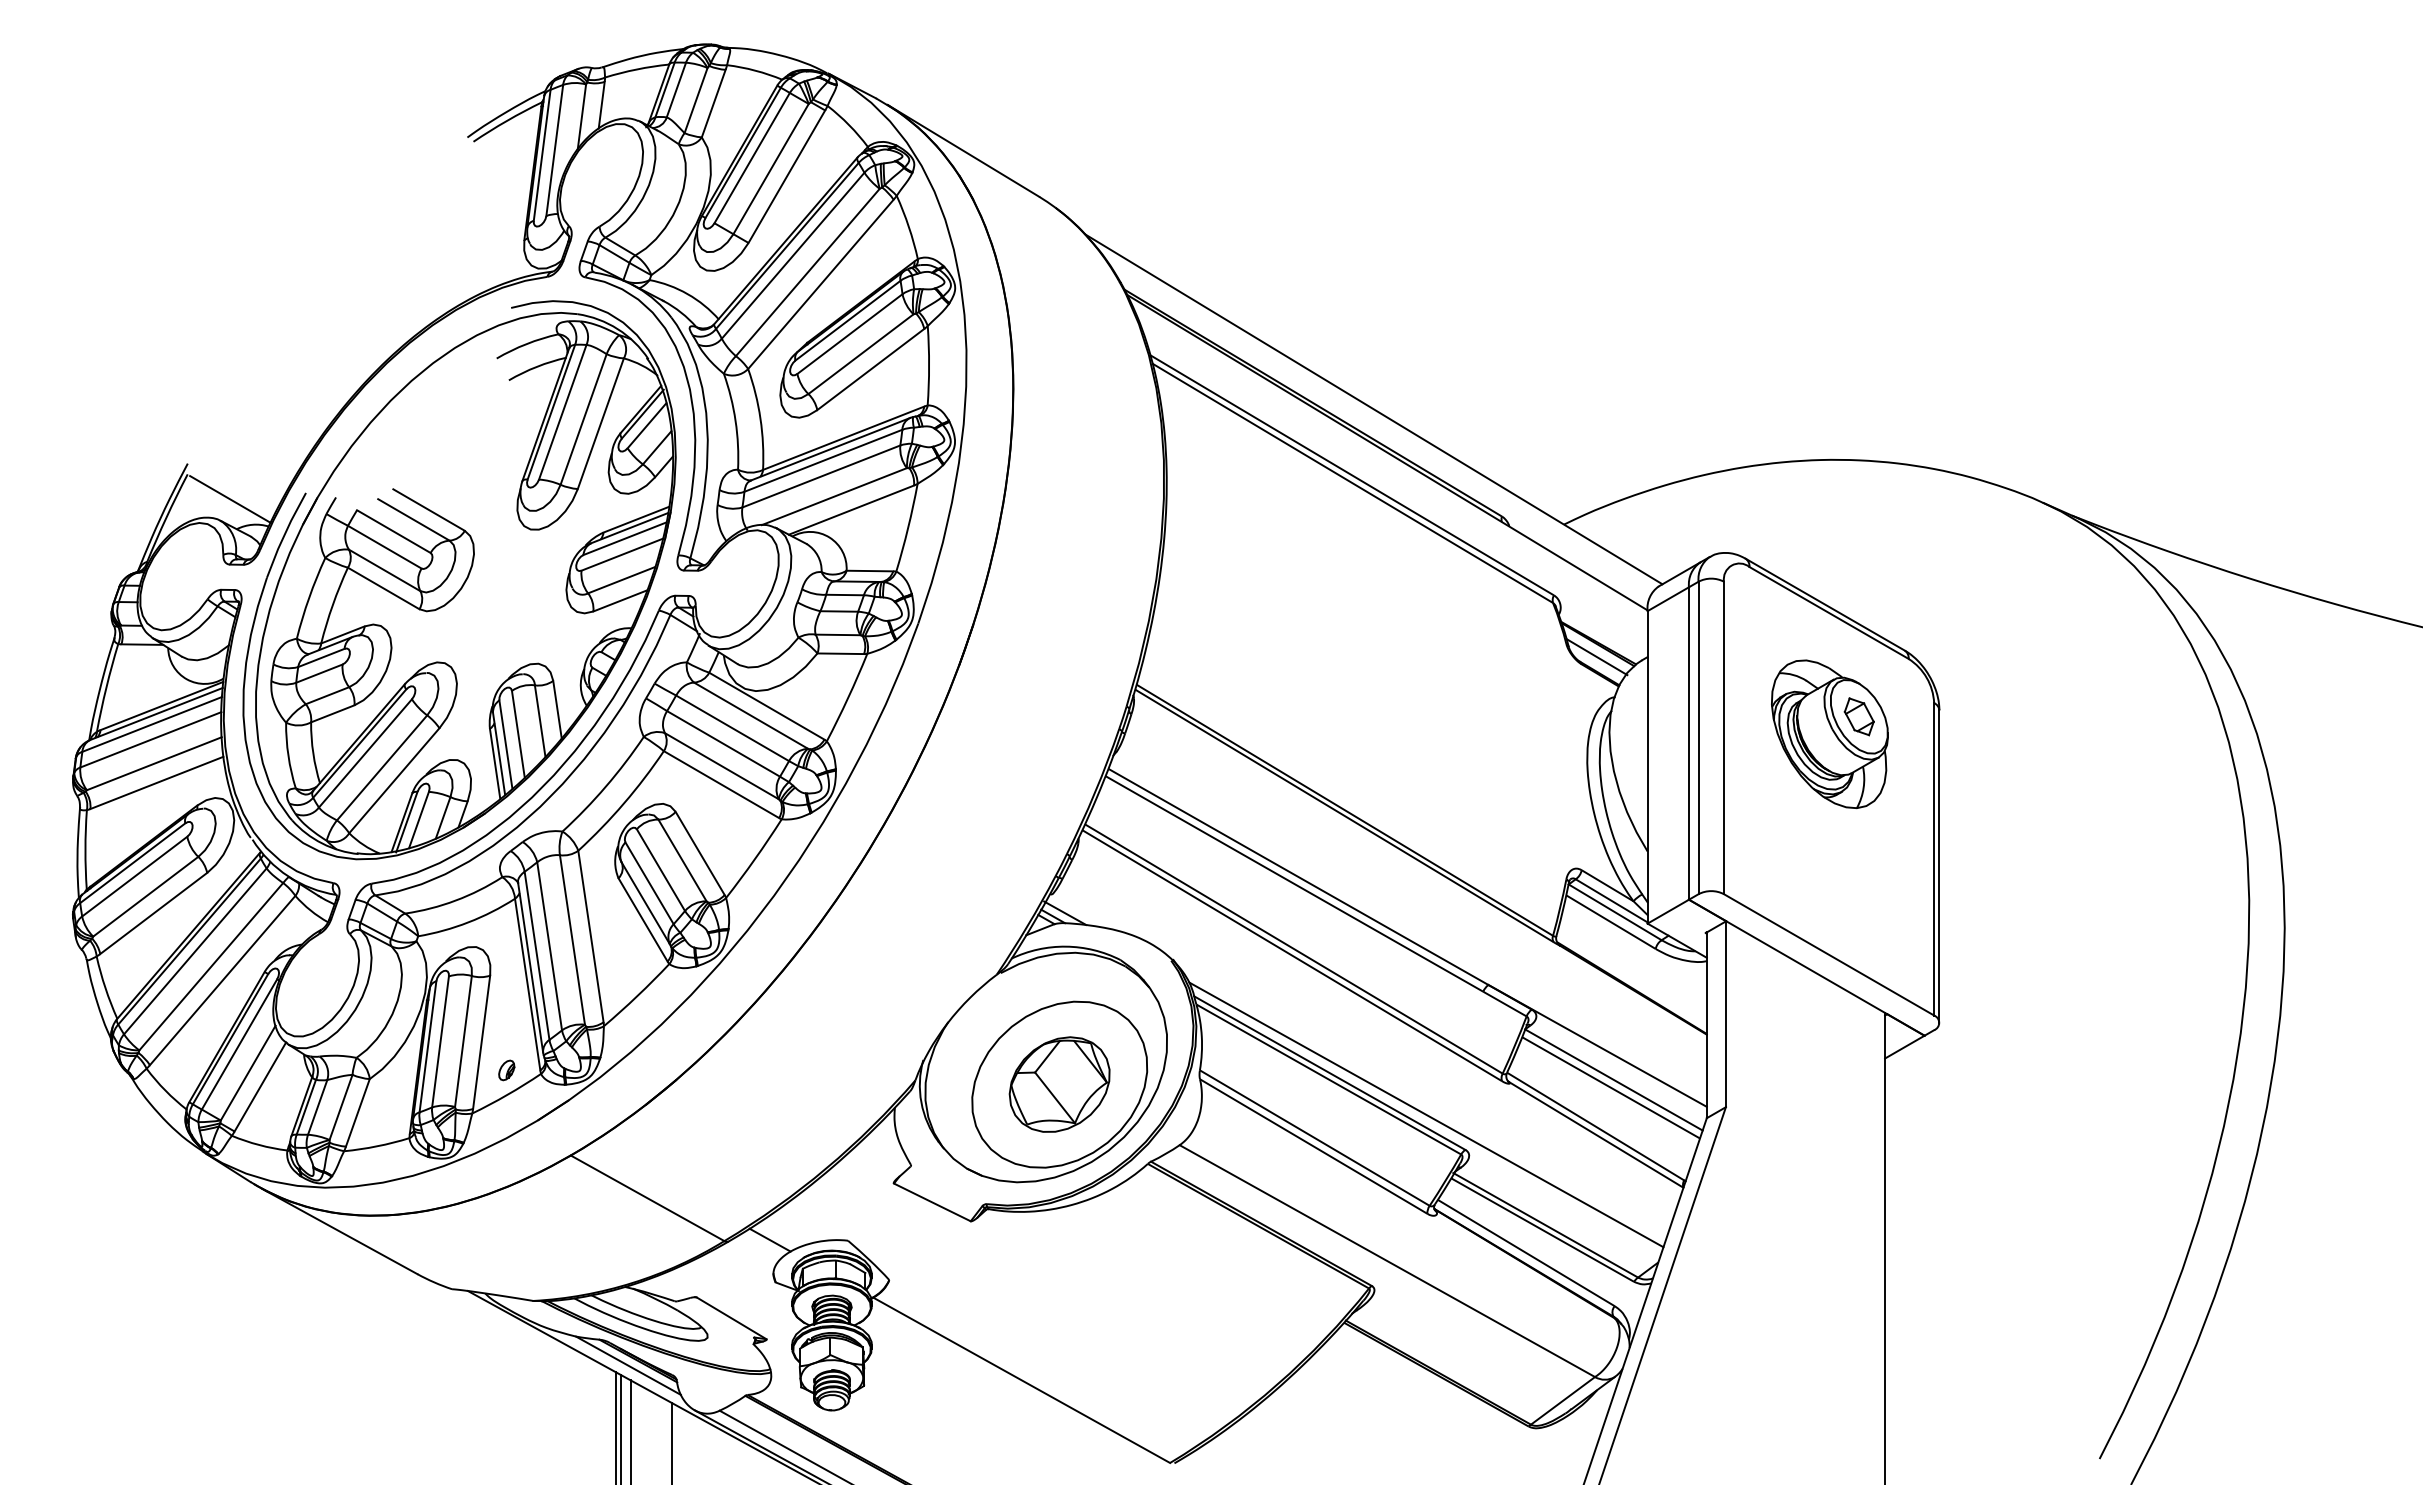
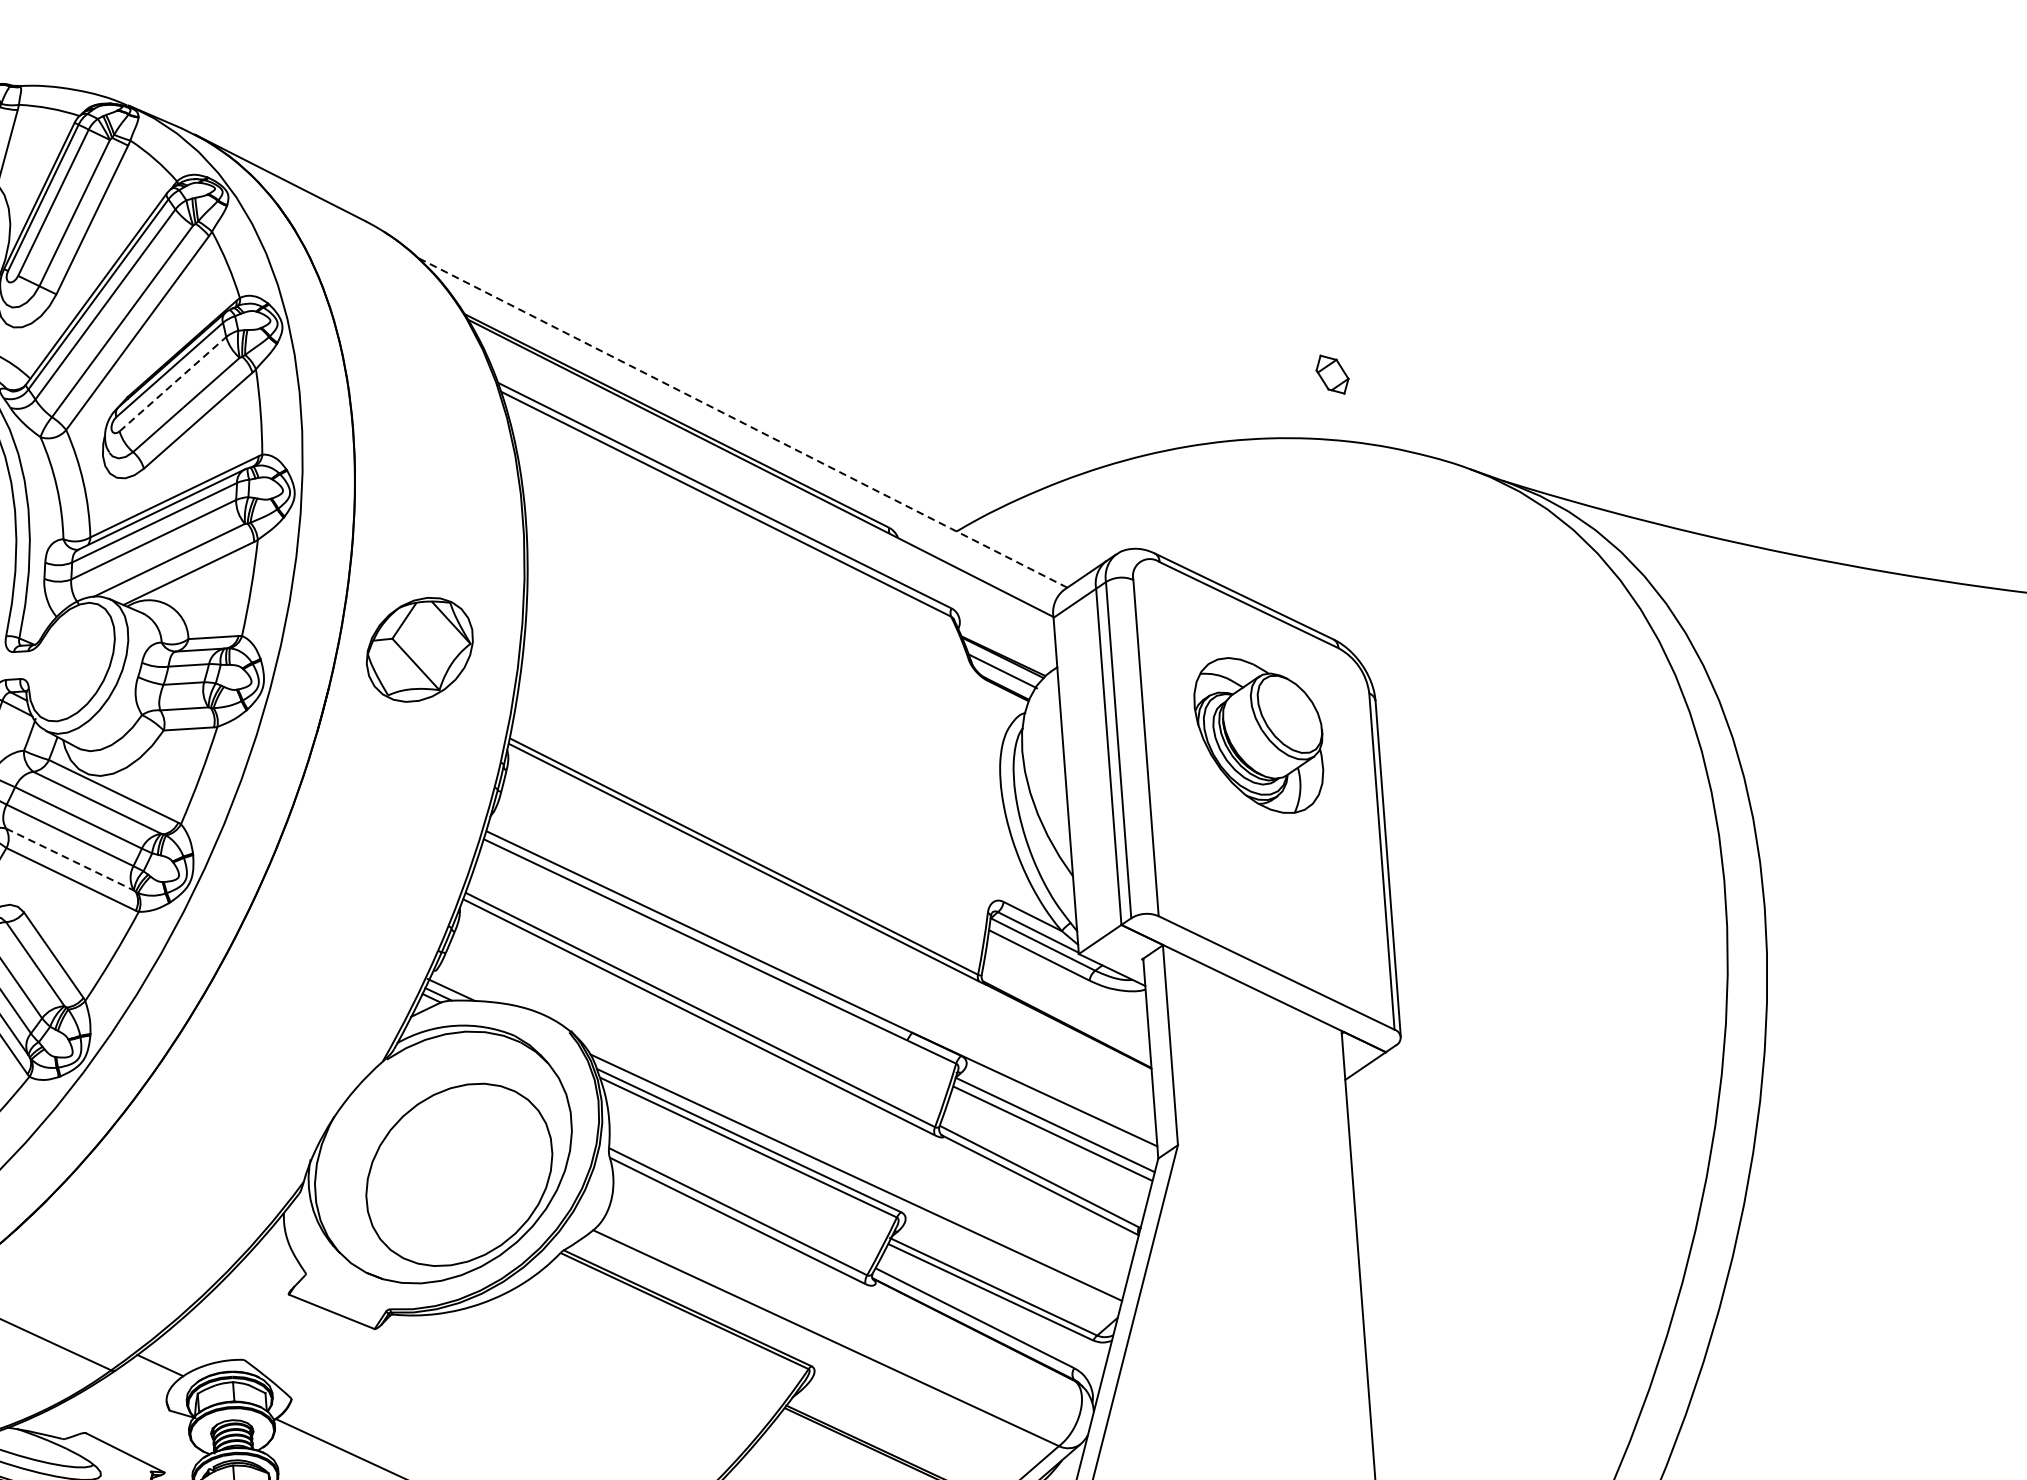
line: (849, 334) -> (172, 384), solid -> dashed
line: (1373, 409) -> (742, 423), solid -> dashed
part: (1858, 716) -> (1331, 374), moved
line: (721, 766) -> (69, 859), solid -> dashed
part: (1059, 1084) -> (419, 649), moved

